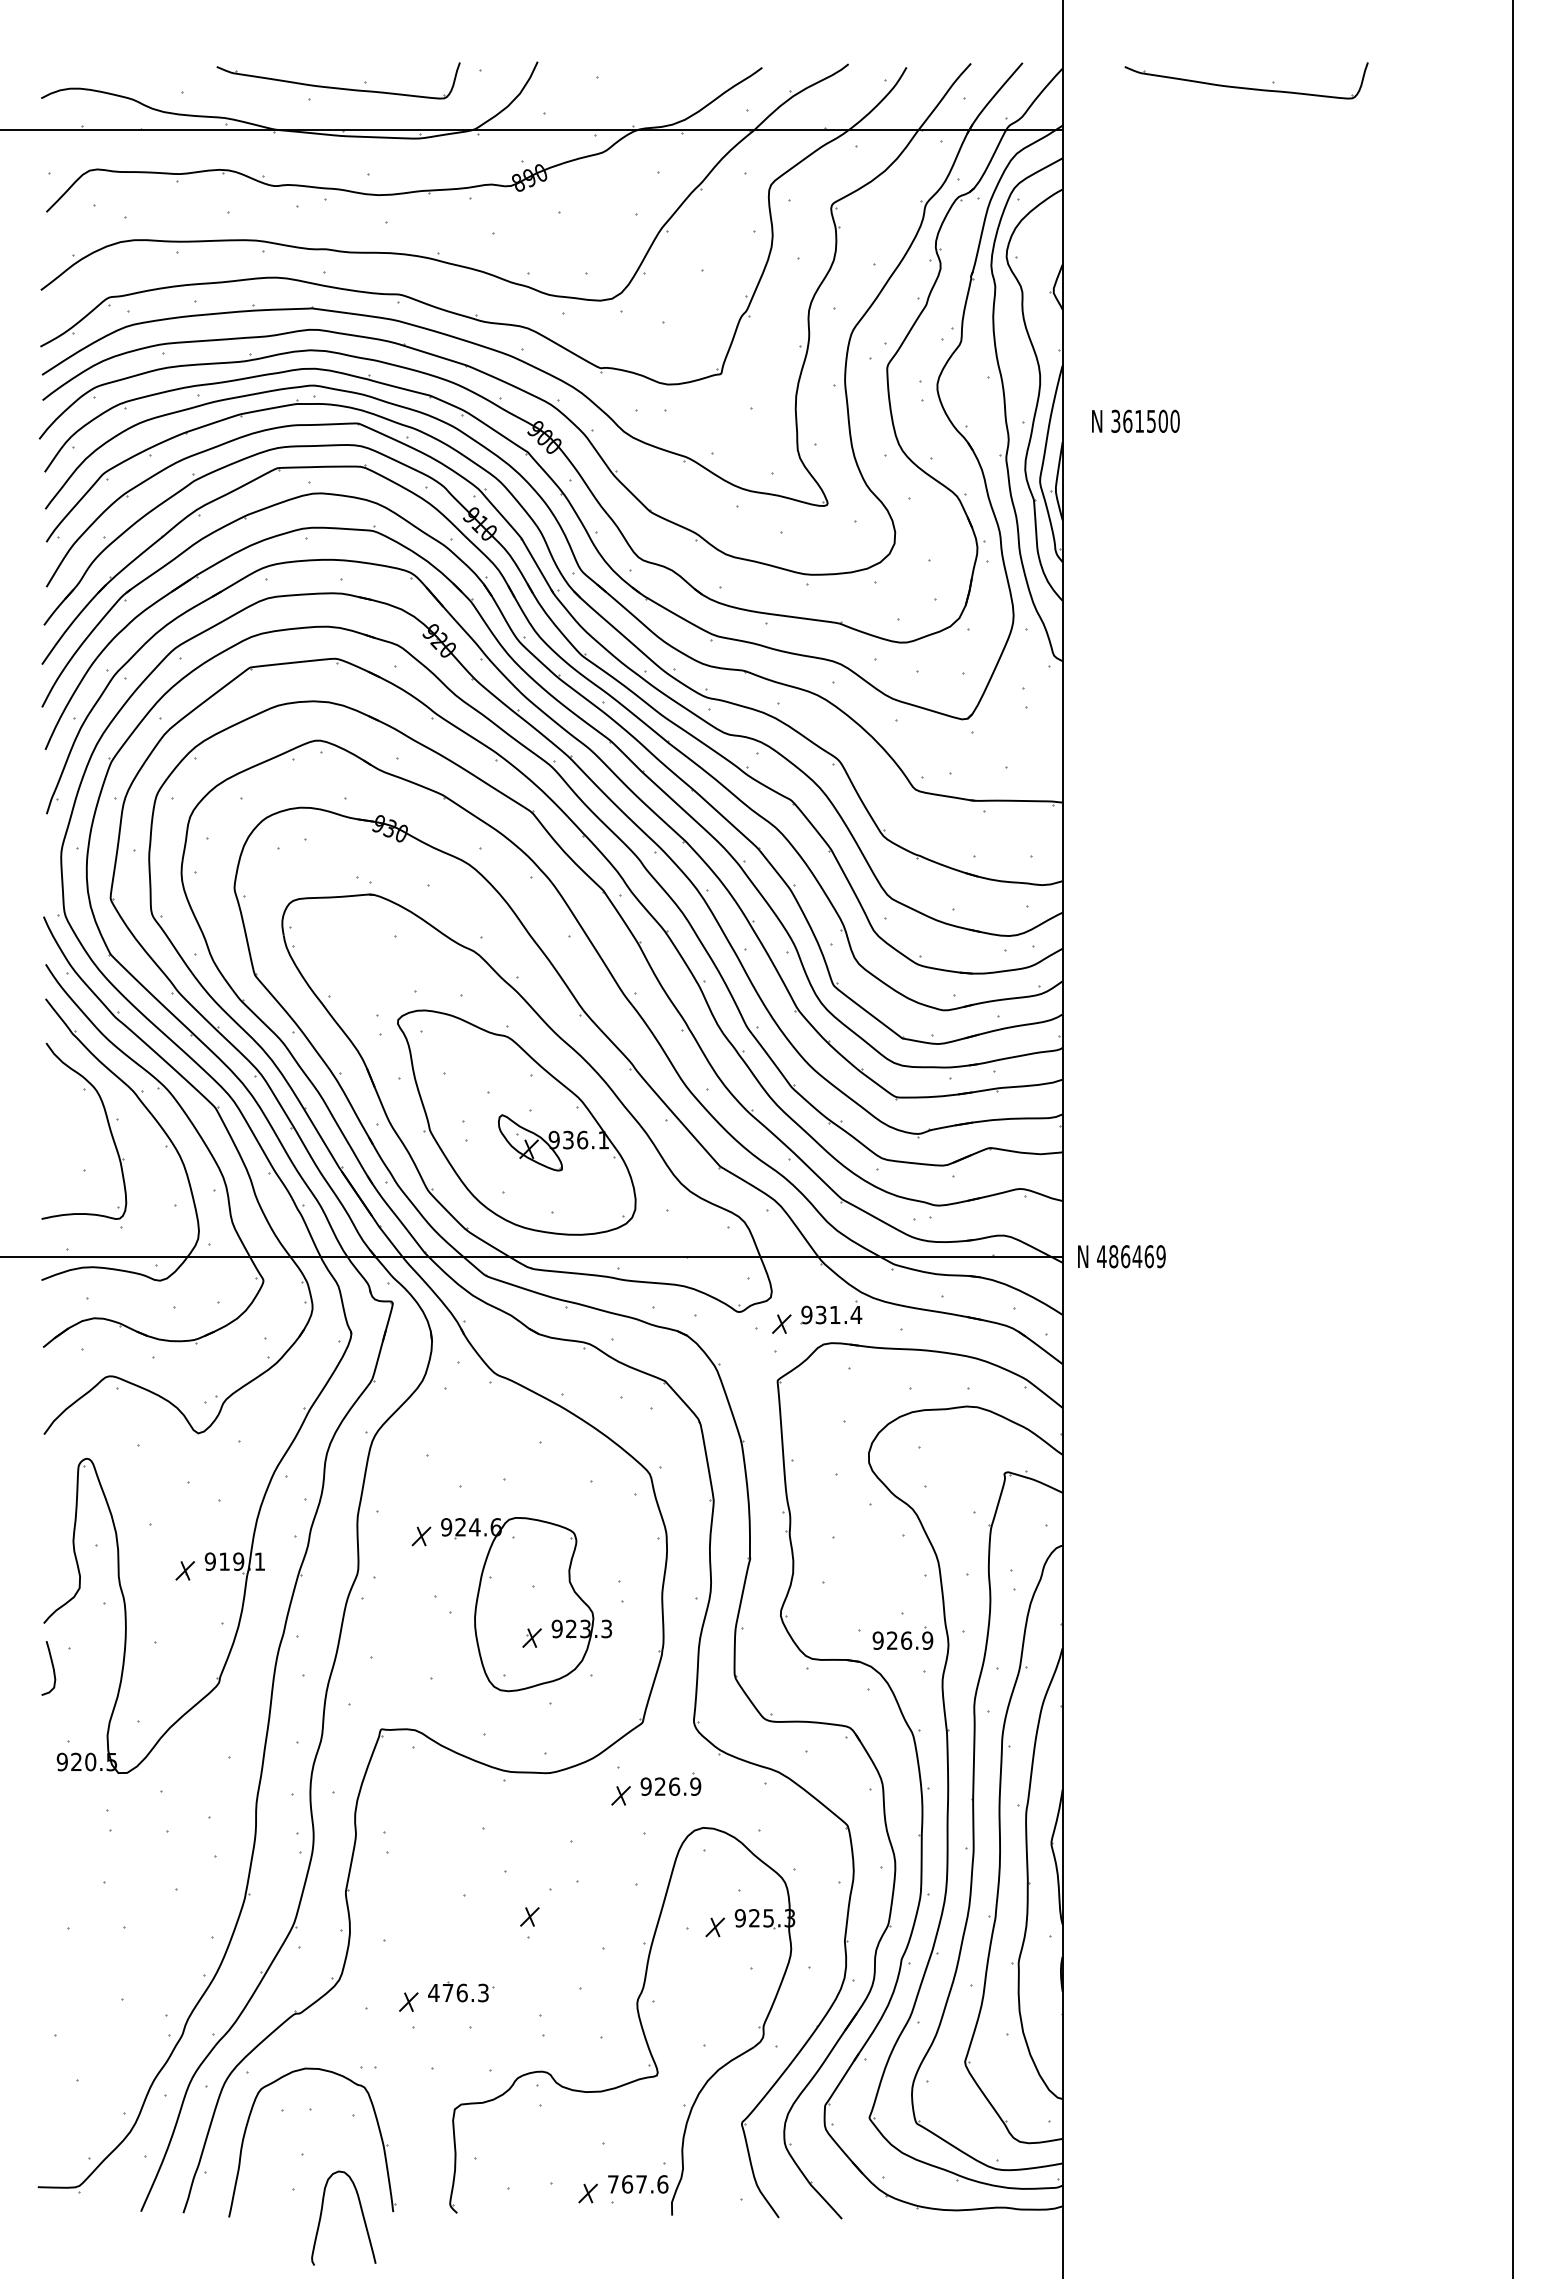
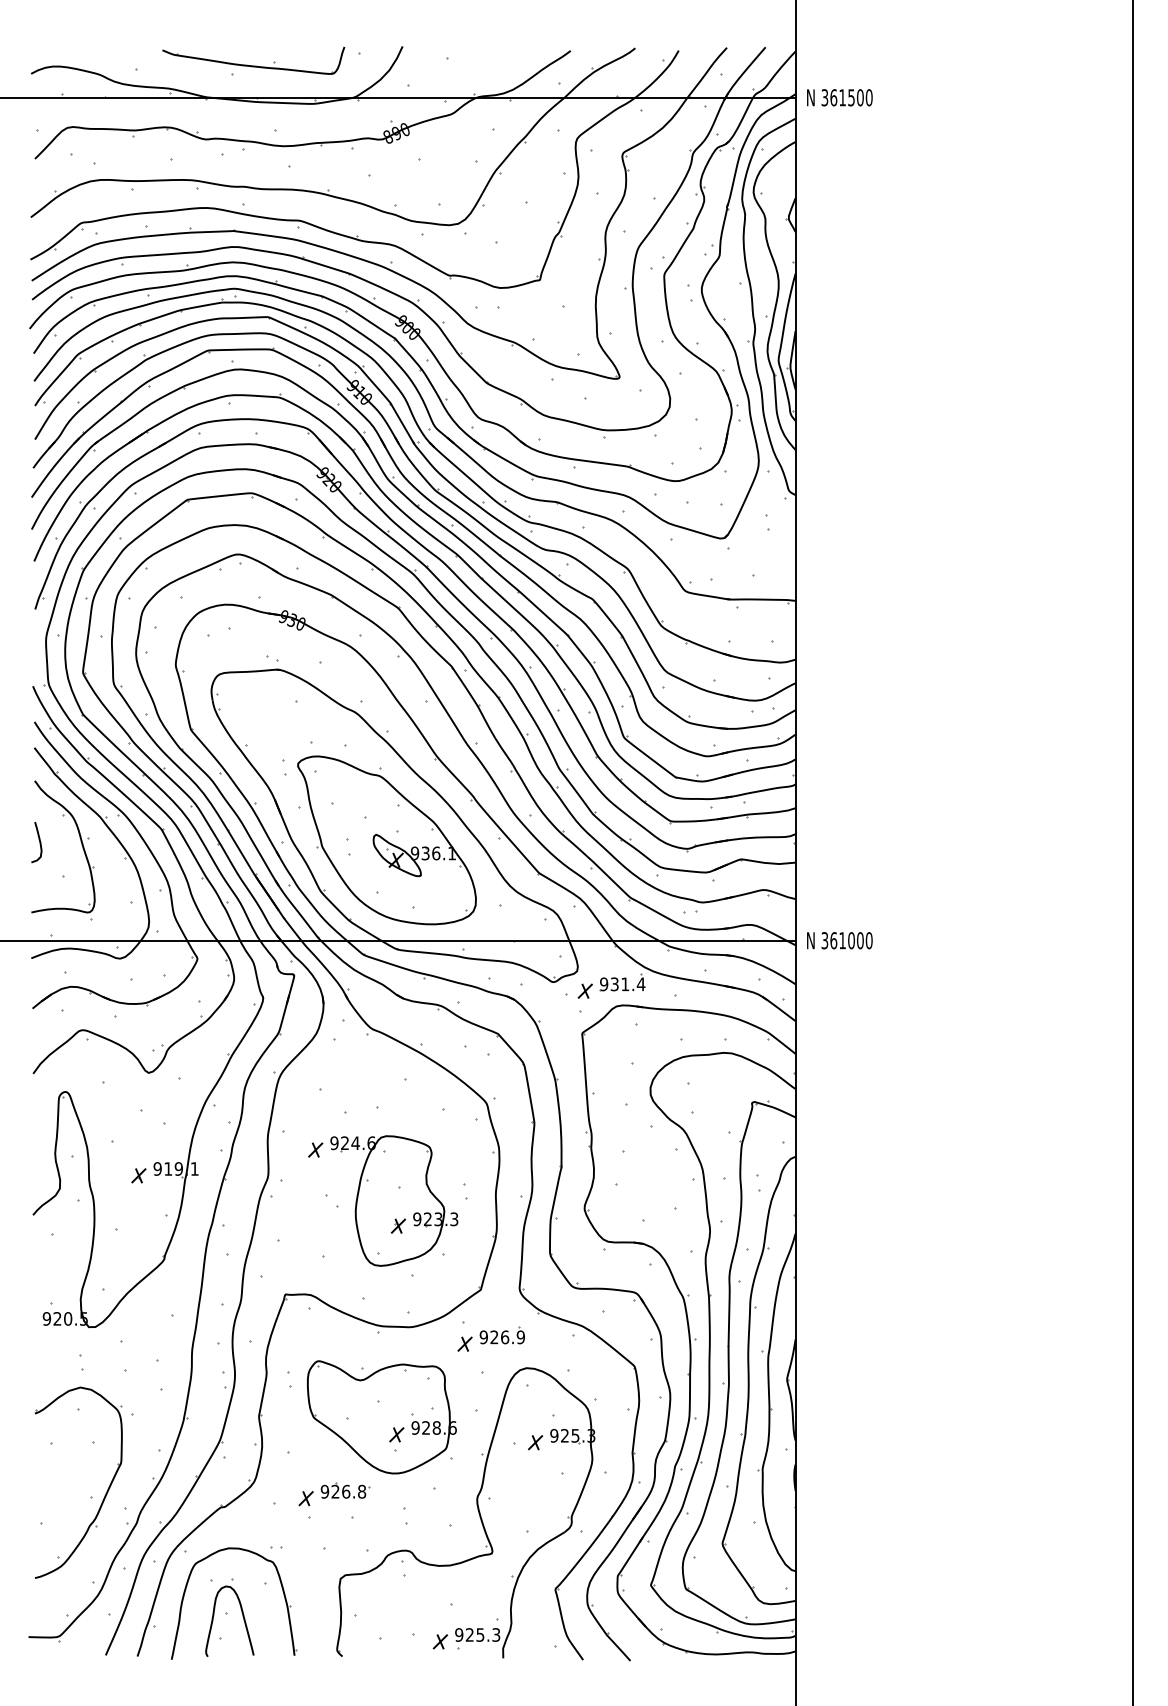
part: (1246, 87) -> (933, 65), removed
text: (1135, 420) -> (839, 97), moved
text: (1131, 1256) -> (847, 940), 486469 -> 361000
part: (902, 1637) -> (675, 1225), removed
curve: (52, 1668) -> (39, 842), moved
part: (510, 1893) -> (382, 1417), added
text: (458, 1992) -> (343, 1491), 476.3 -> 926.8
part: (139, 1998) -> (104, 1495), added
text: (637, 2184) -> (477, 1635), 767.6 -> 925.3
curve: (361, 2213) -> (243, 1617), moved

